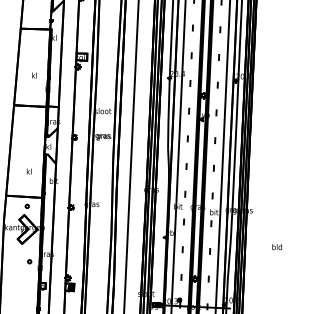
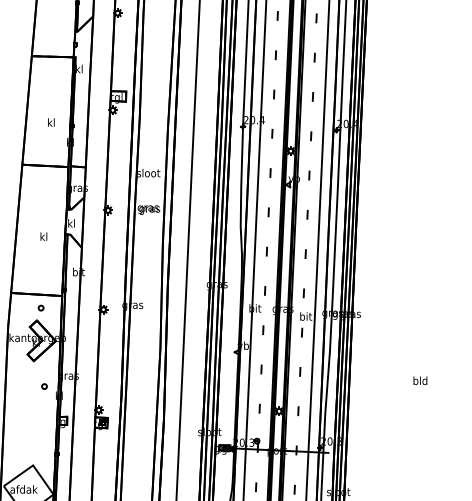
text: (28, 171) -> (43, 236), moved
text: (277, 246) -> (420, 380), moved

